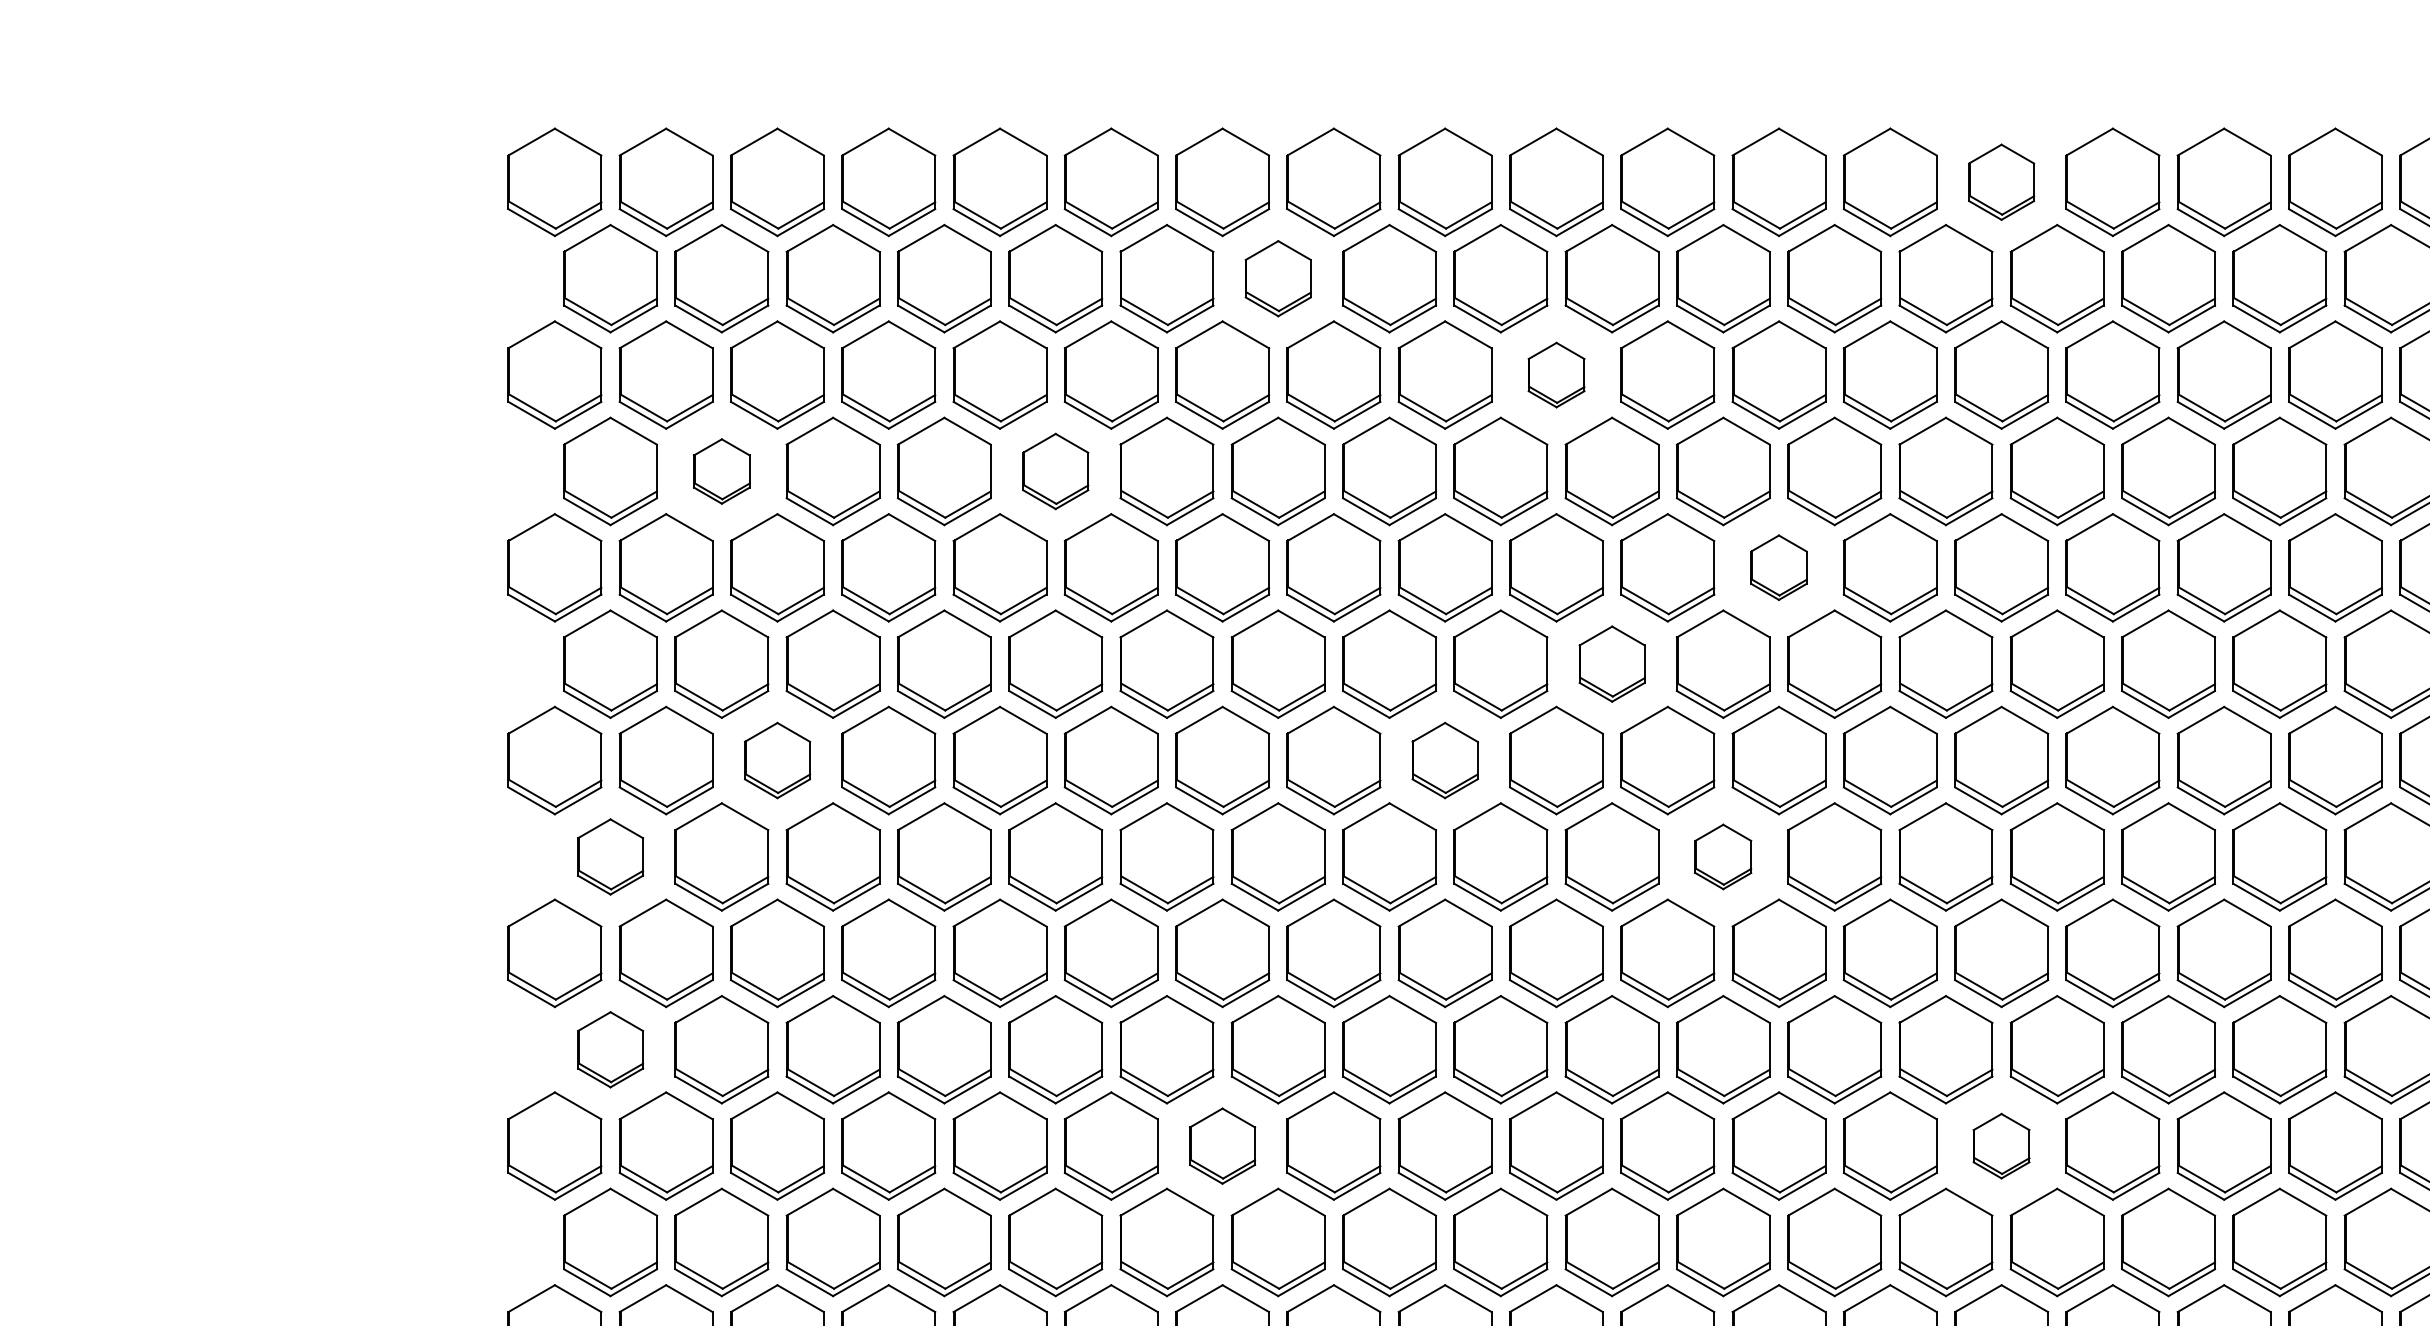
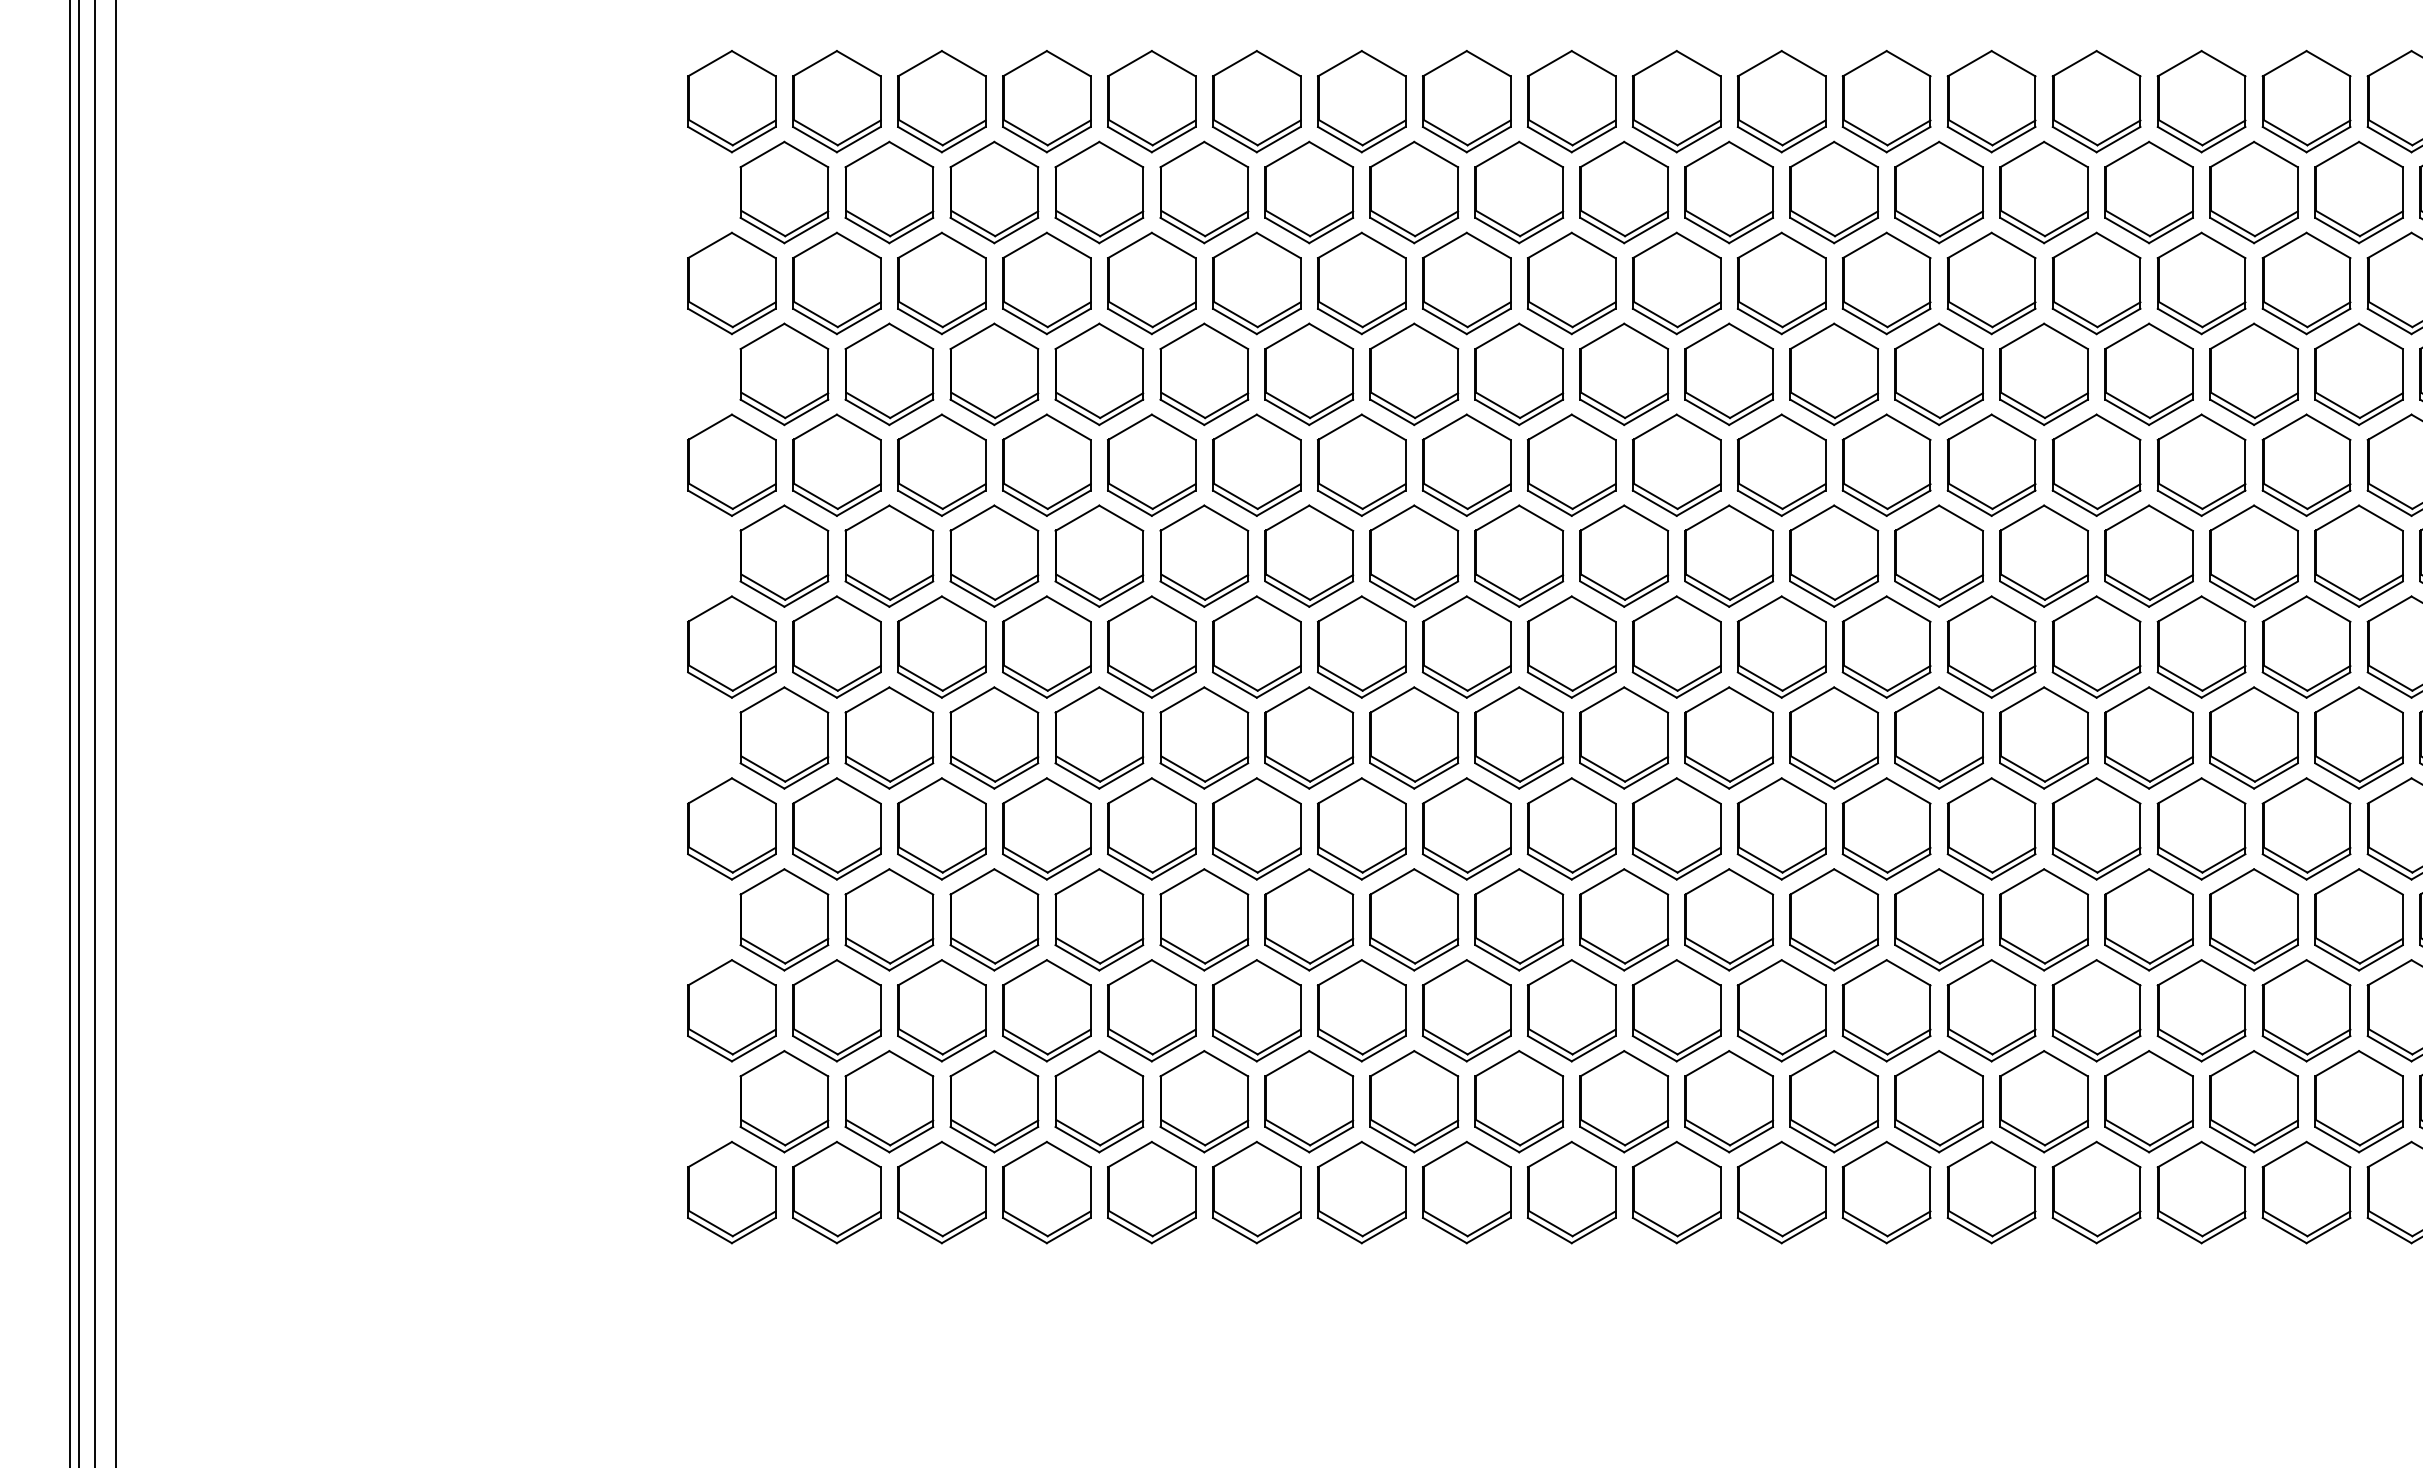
part: (2001, 182) -> (2096, 101), size x1.43
part: (1278, 278) -> (1414, 192), size x1.43
part: (1556, 375) -> (1676, 283), size x1.67
part: (721, 471) -> (889, 374), size x1.67
part: (1055, 471) -> (1204, 374), size x1.43
part: (1778, 567) -> (1886, 464), size x1.67
part: (1612, 663) -> (1729, 555), size x1.43
part: (777, 759) -> (941, 646), size x1.43
part: (1444, 759) -> (1571, 646), size x1.43
part: (610, 856) -> (784, 737), size x1.43
part: (1722, 856) -> (1833, 737), size x1.67
part: (610, 1049) -> (784, 919), size x1.43
part: (1222, 1145) -> (1361, 1010), size x1.43
part: (2001, 1145) -> (2096, 1010), size x1.67

